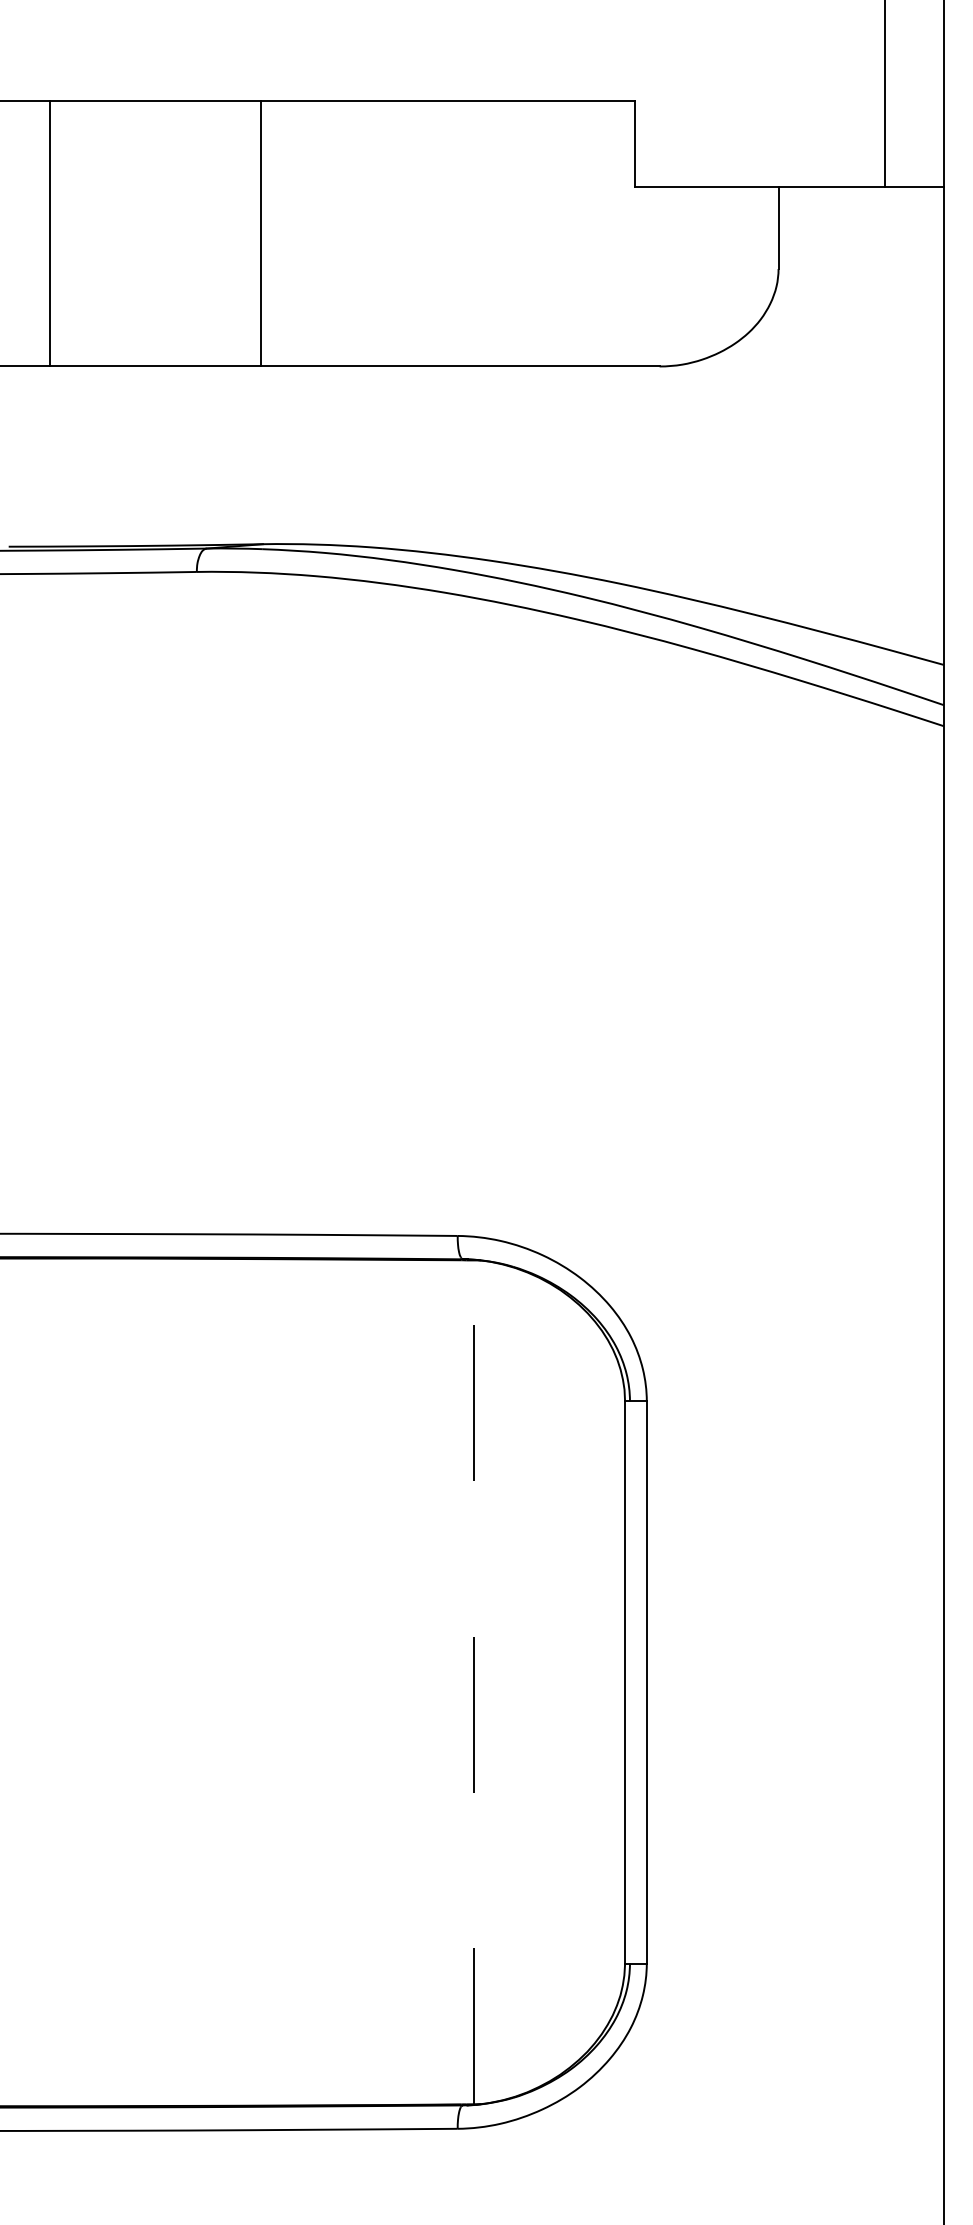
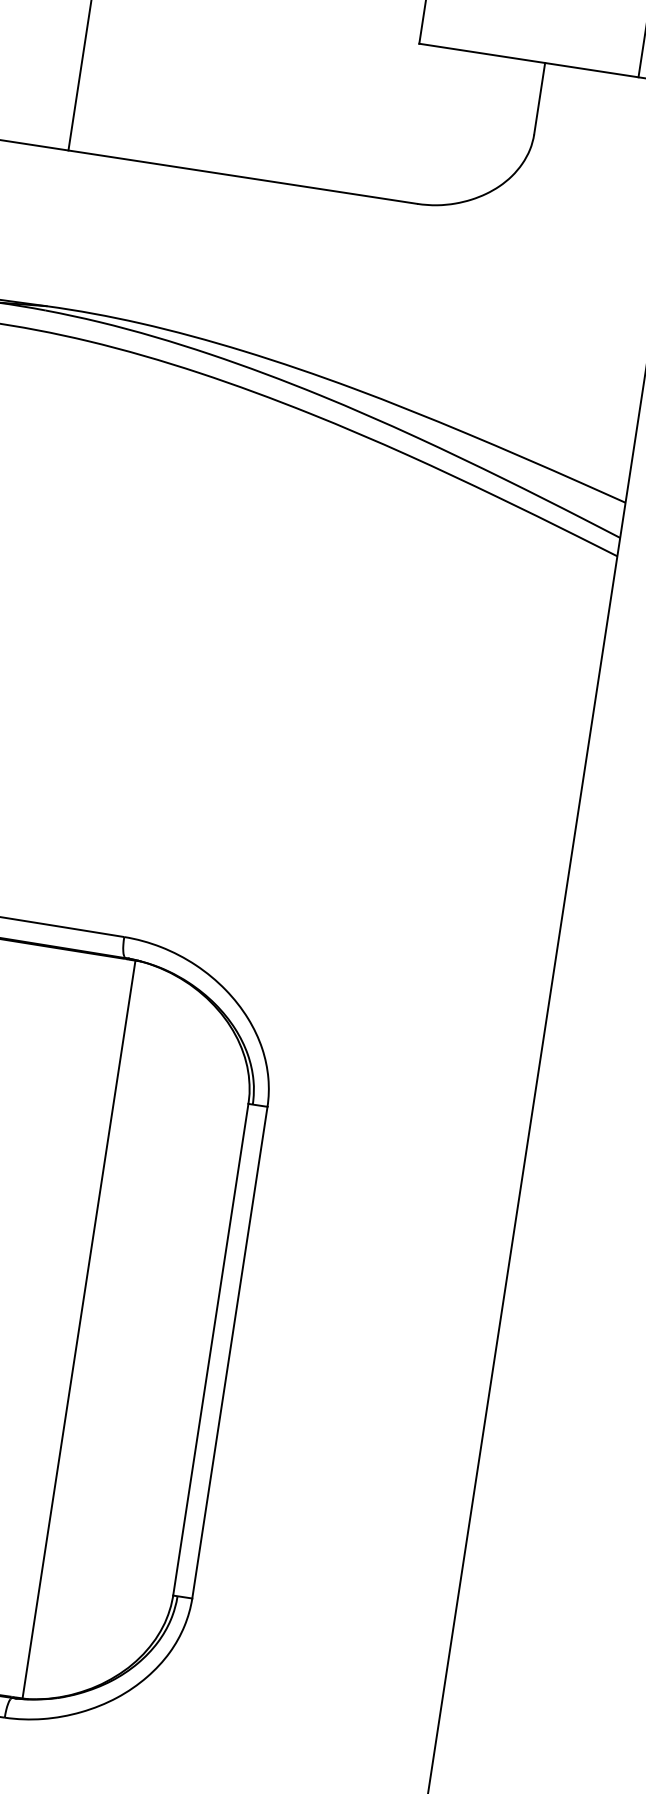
line: (474, 1682) -> (79, 1329), dashed -> solid

